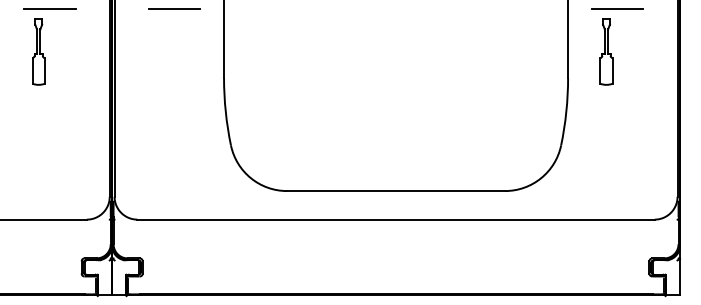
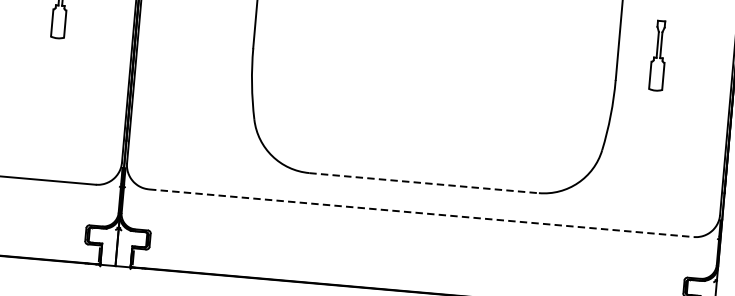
line: (617, 8) -> (674, 11), removed
line: (396, 191) -> (424, 183), solid -> dashed
line: (396, 219) -> (421, 213), solid -> dashed

